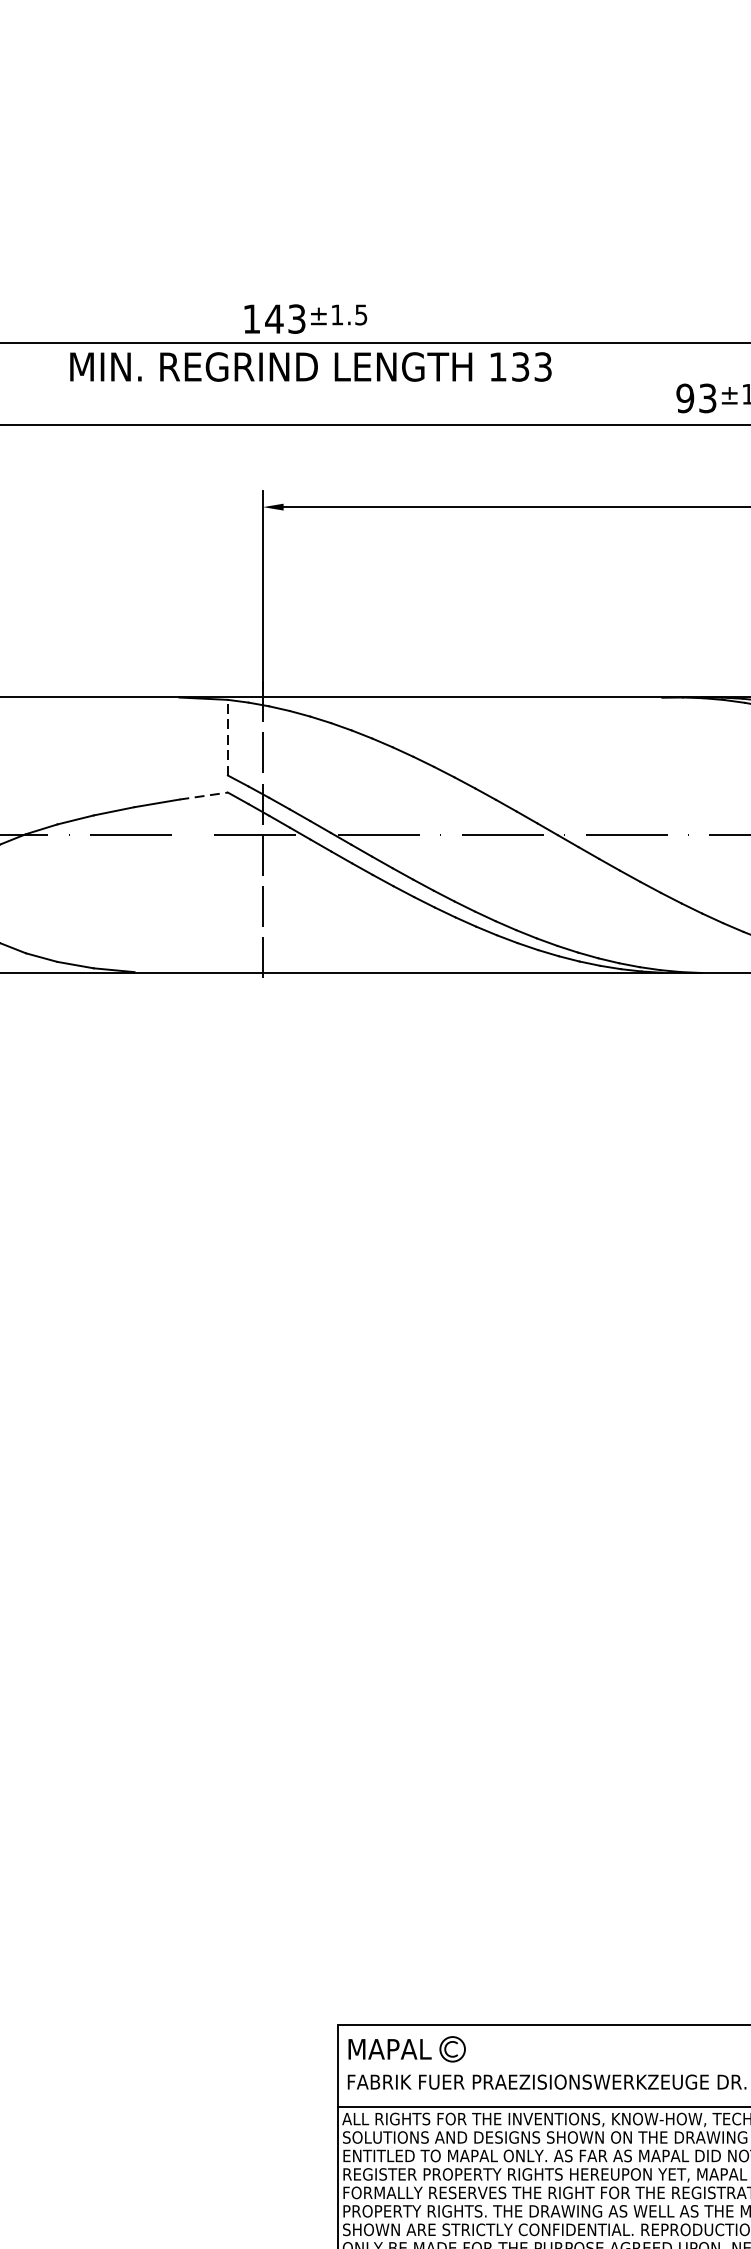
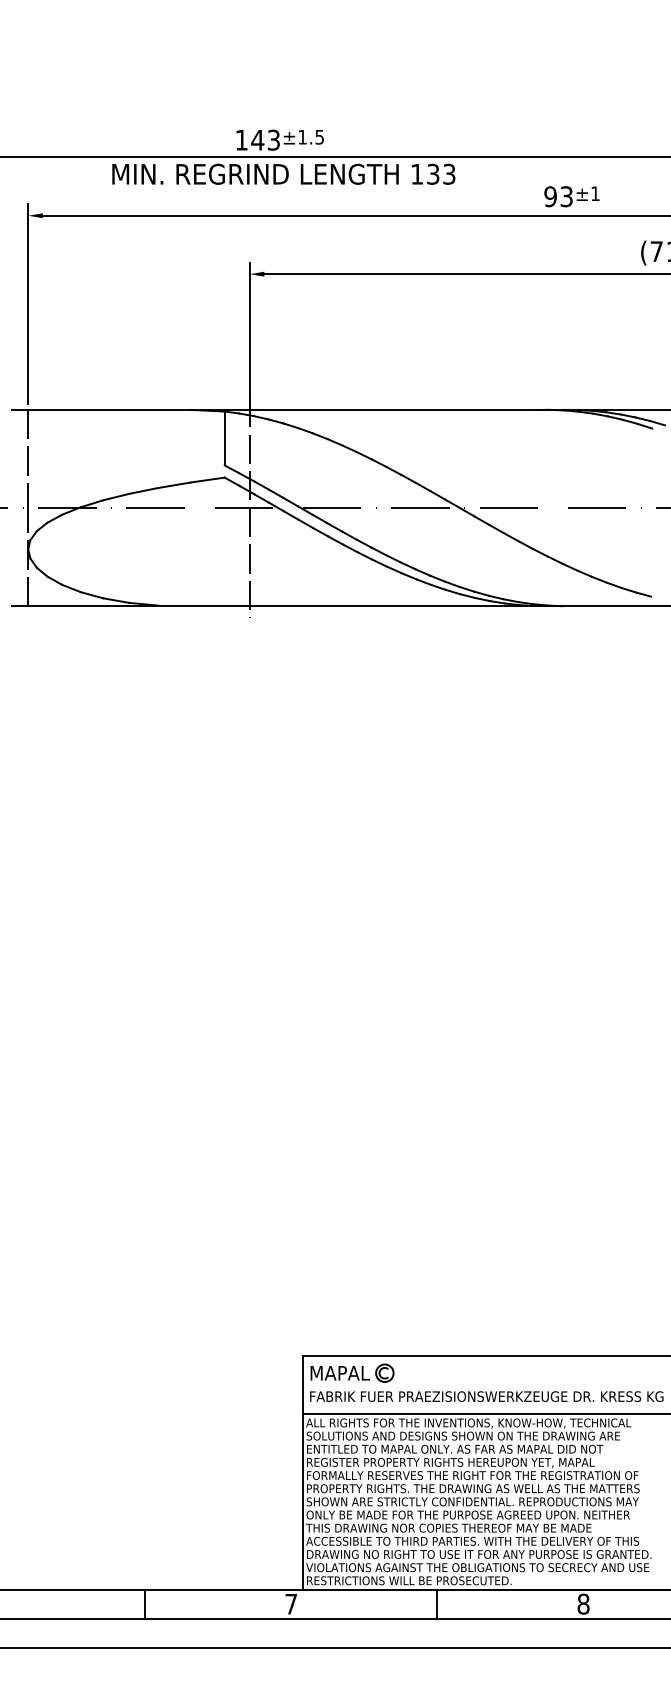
line: (227, 737) -> (224, 438), dashed -> solid
line: (203, 796) -> (207, 480), dashed -> solid

